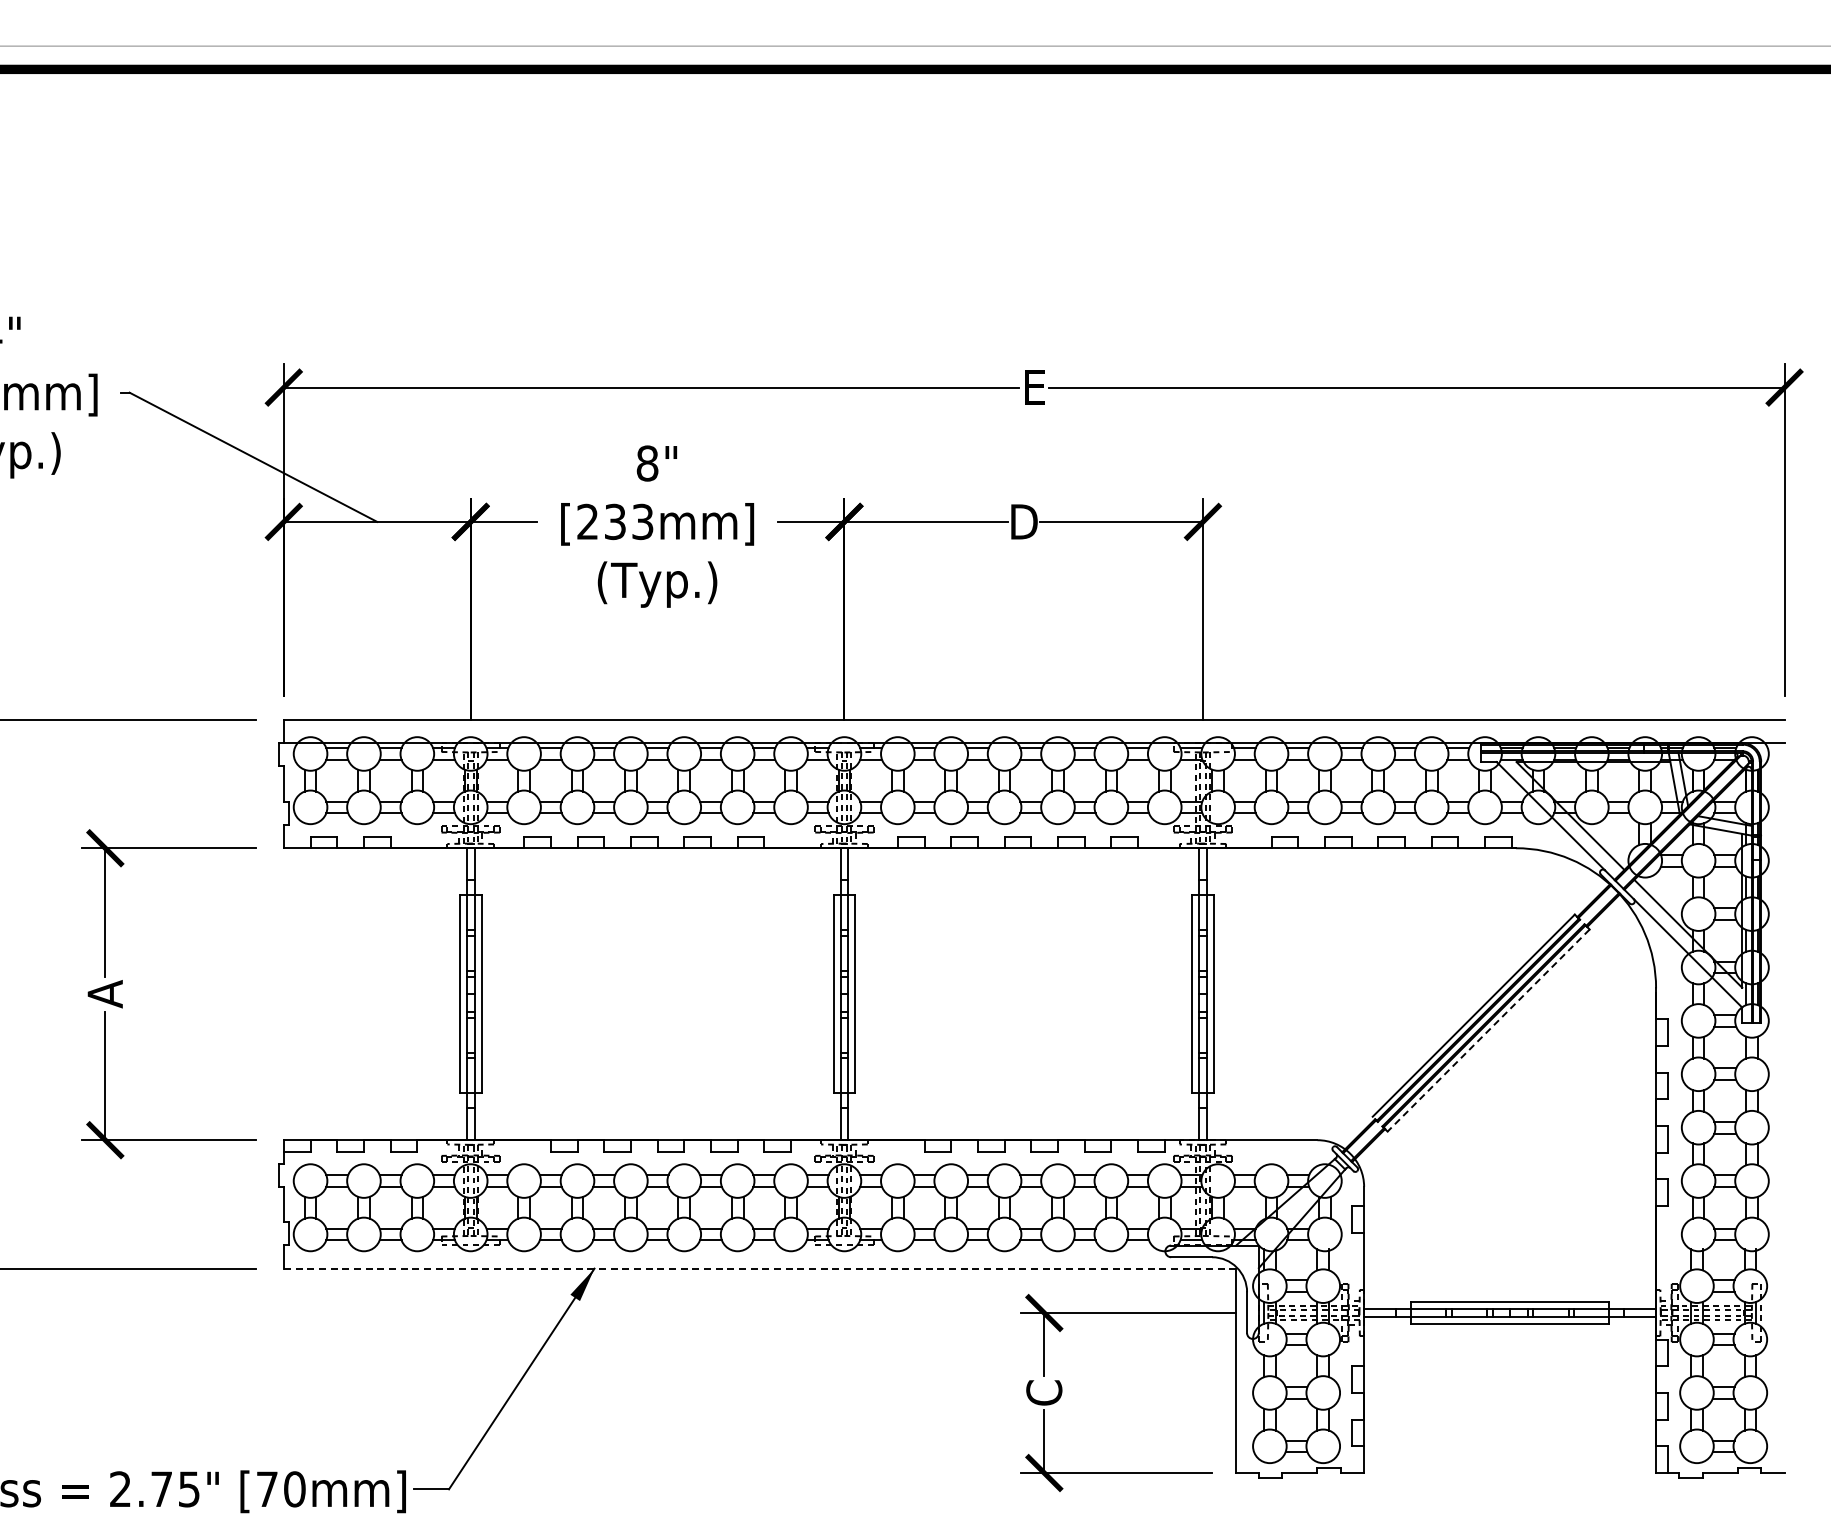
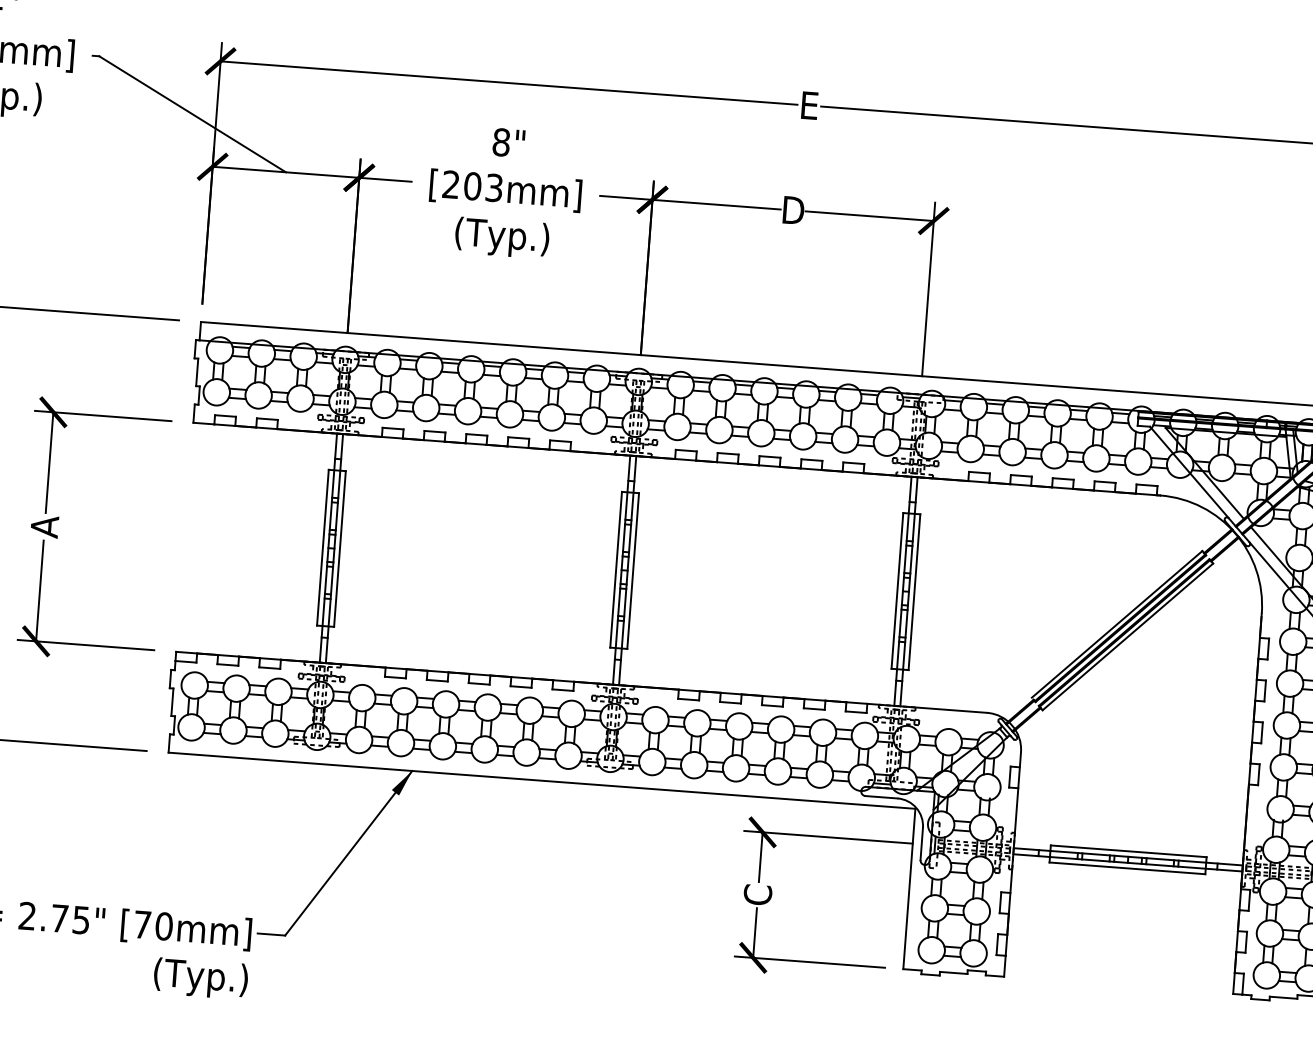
text: (615, 521) -> (472, 186), [233mm] -> [203mm]
line: (1488, 1030) -> (1127, 636), dashed -> solid
line: (759, 1268) -> (541, 780), dashed -> solid

